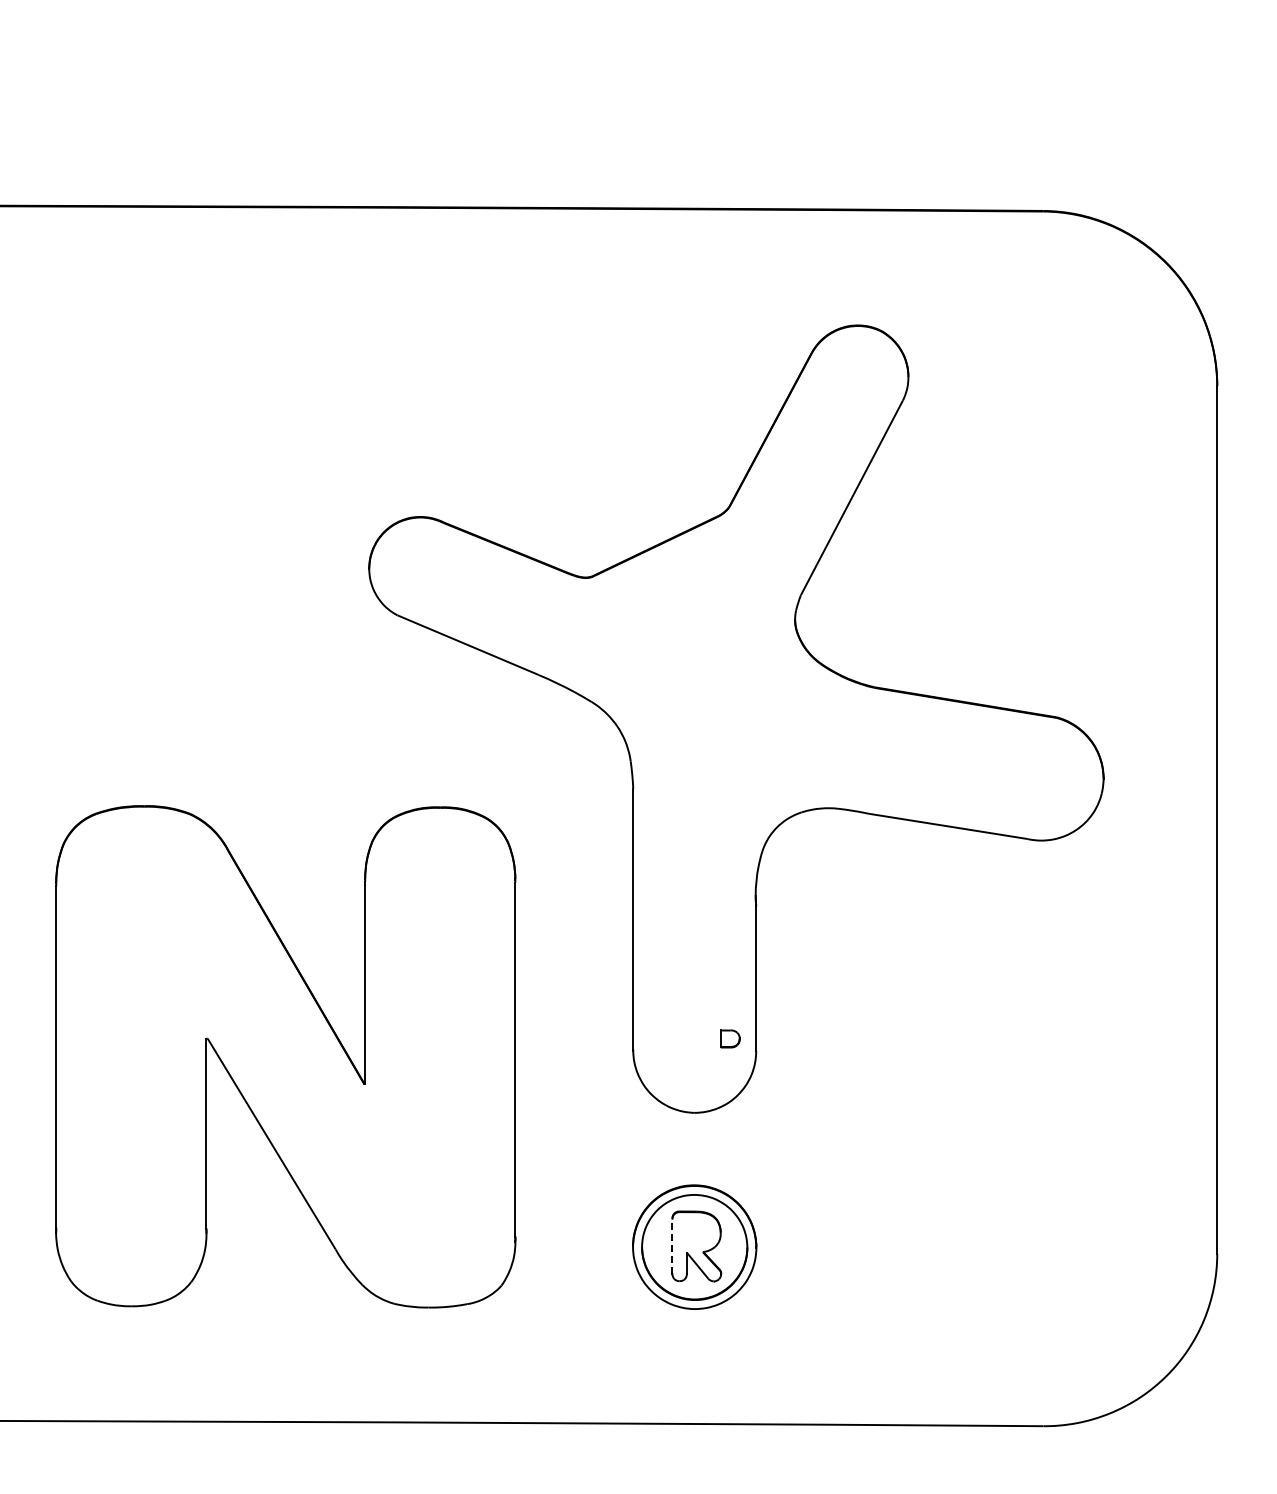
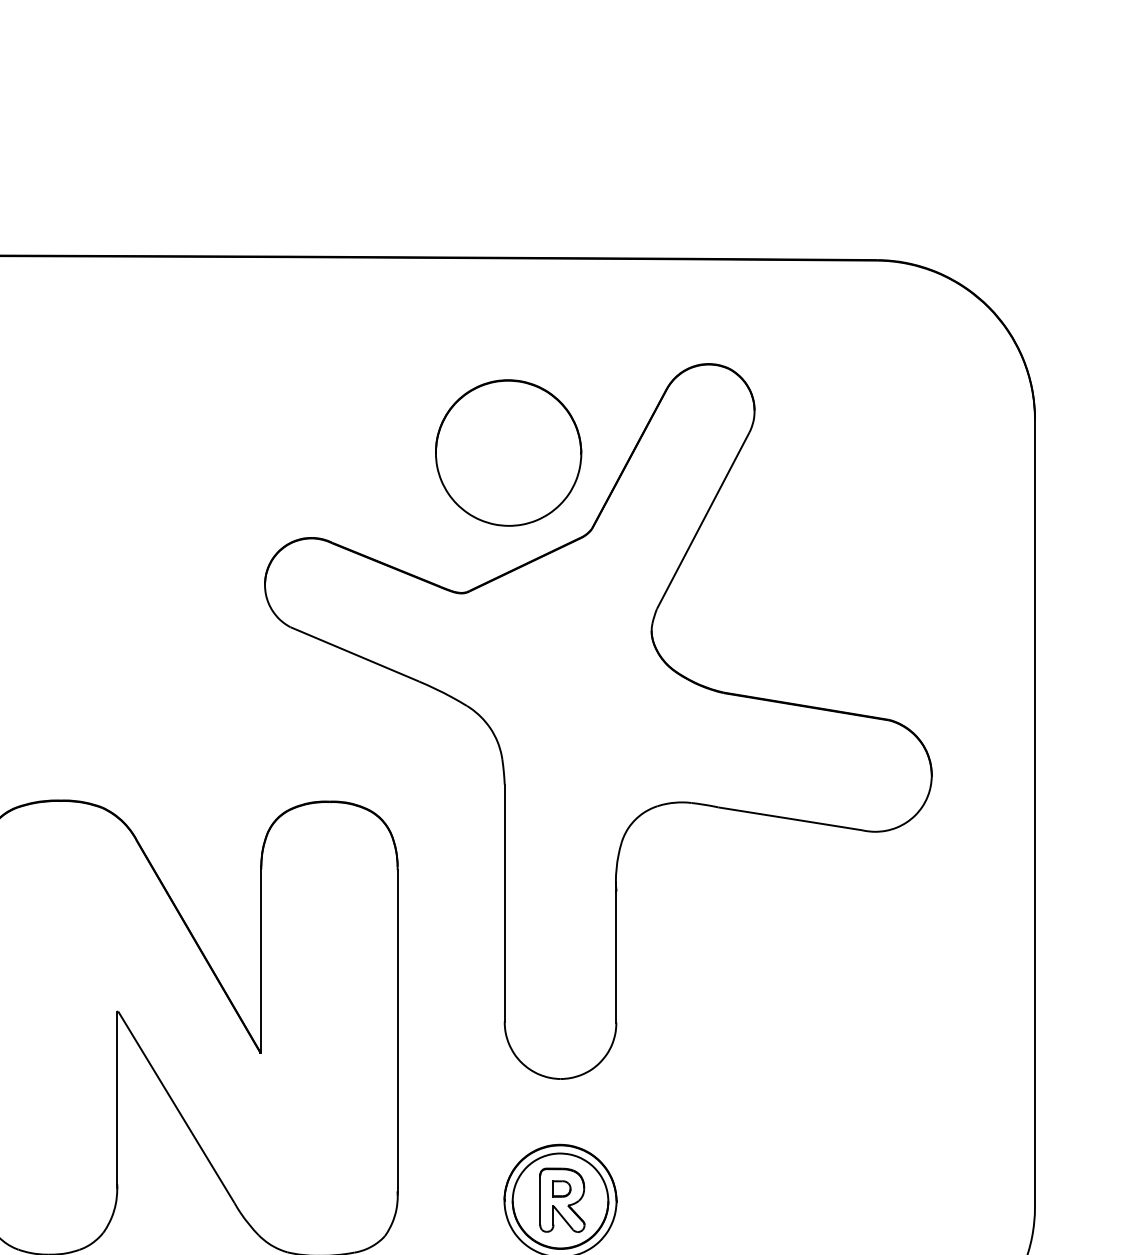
part: (637, 423) -> (508, 453), added
part: (730, 1038) -> (562, 1188), moved
line: (672, 1246) -> (540, 1200), dashed -> solid

